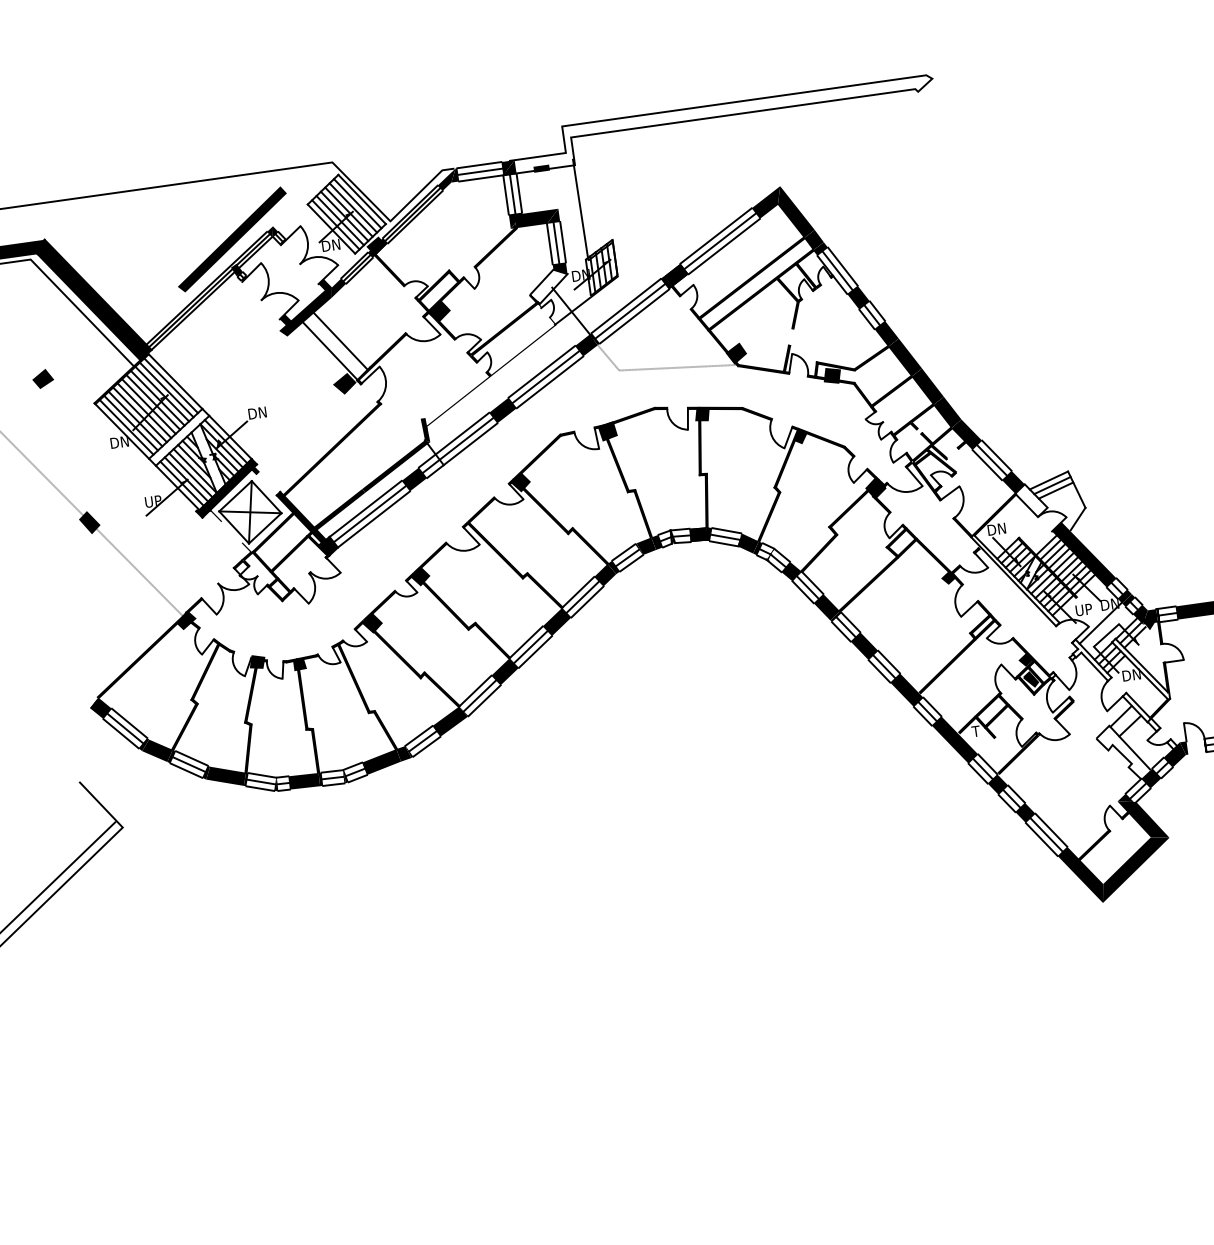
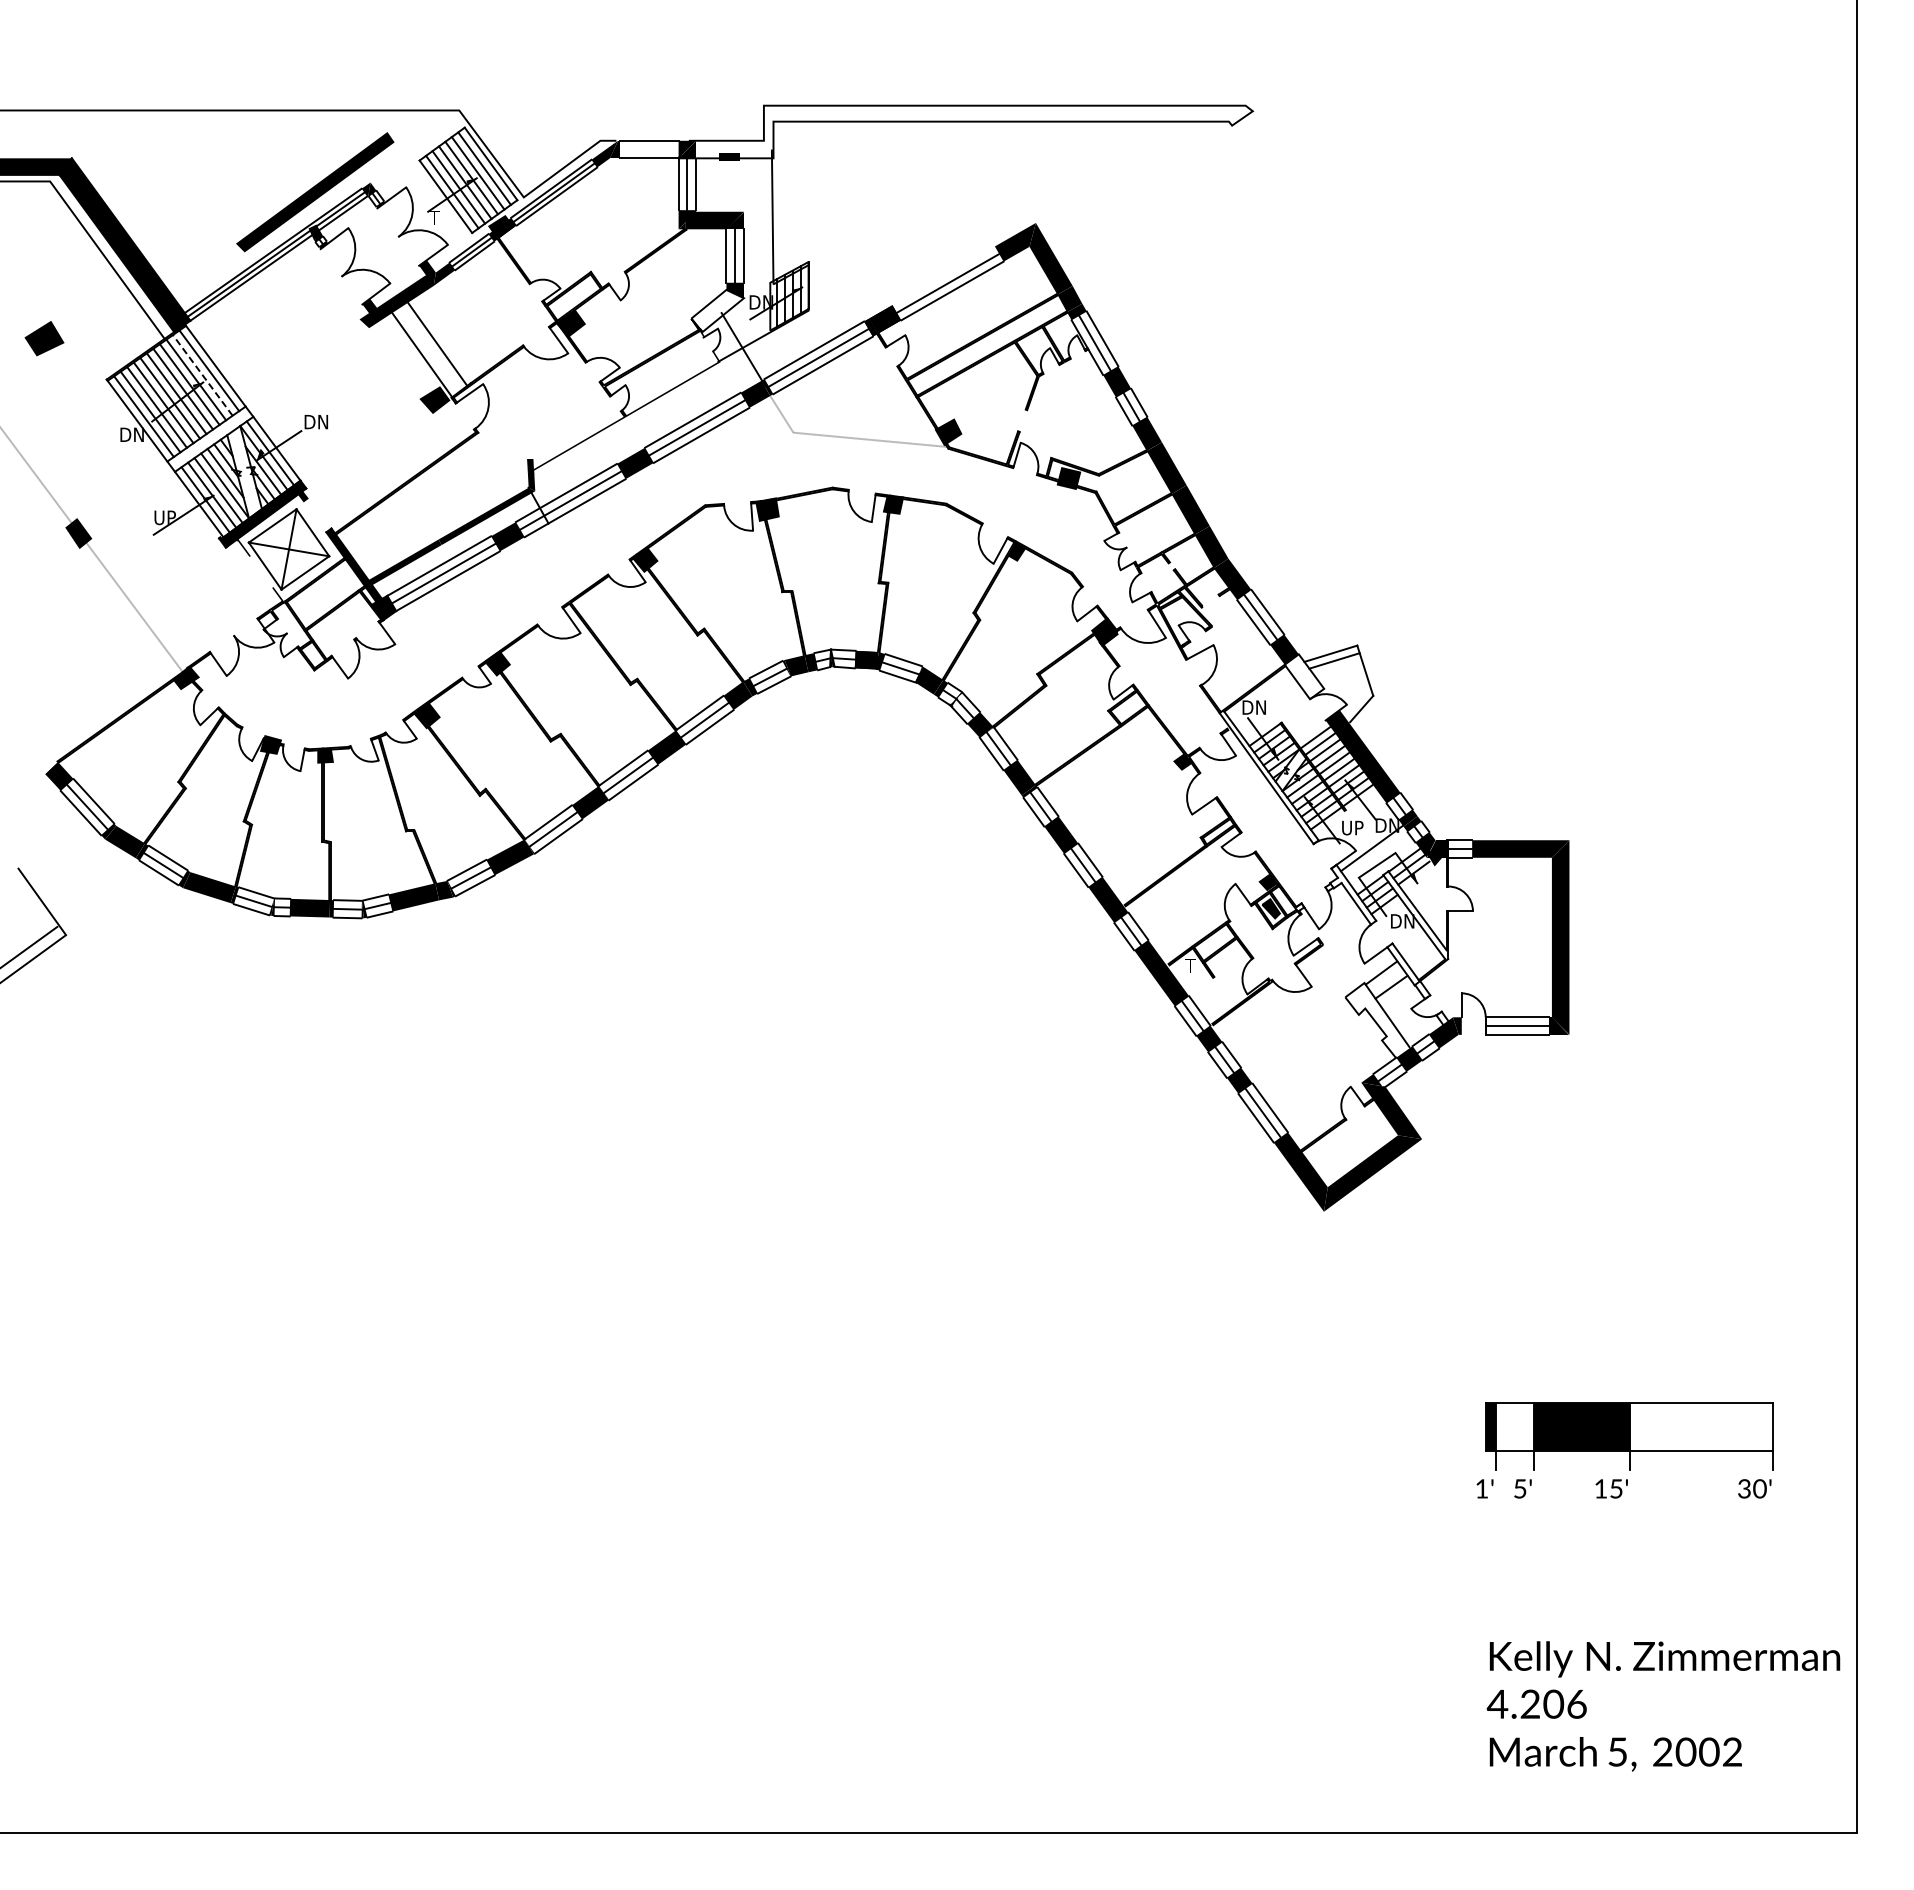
line: (480, 171) -> (649, 149), removed
line: (715, 235) -> (943, 275), removed
text: (331, 245) -> (442, 217), DN -> T
part: (43, 378) -> (44, 338), size x1.4
line: (166, 390) -> (202, 375), solid -> dashed
line: (1056, 490) -> (1338, 667), removed

